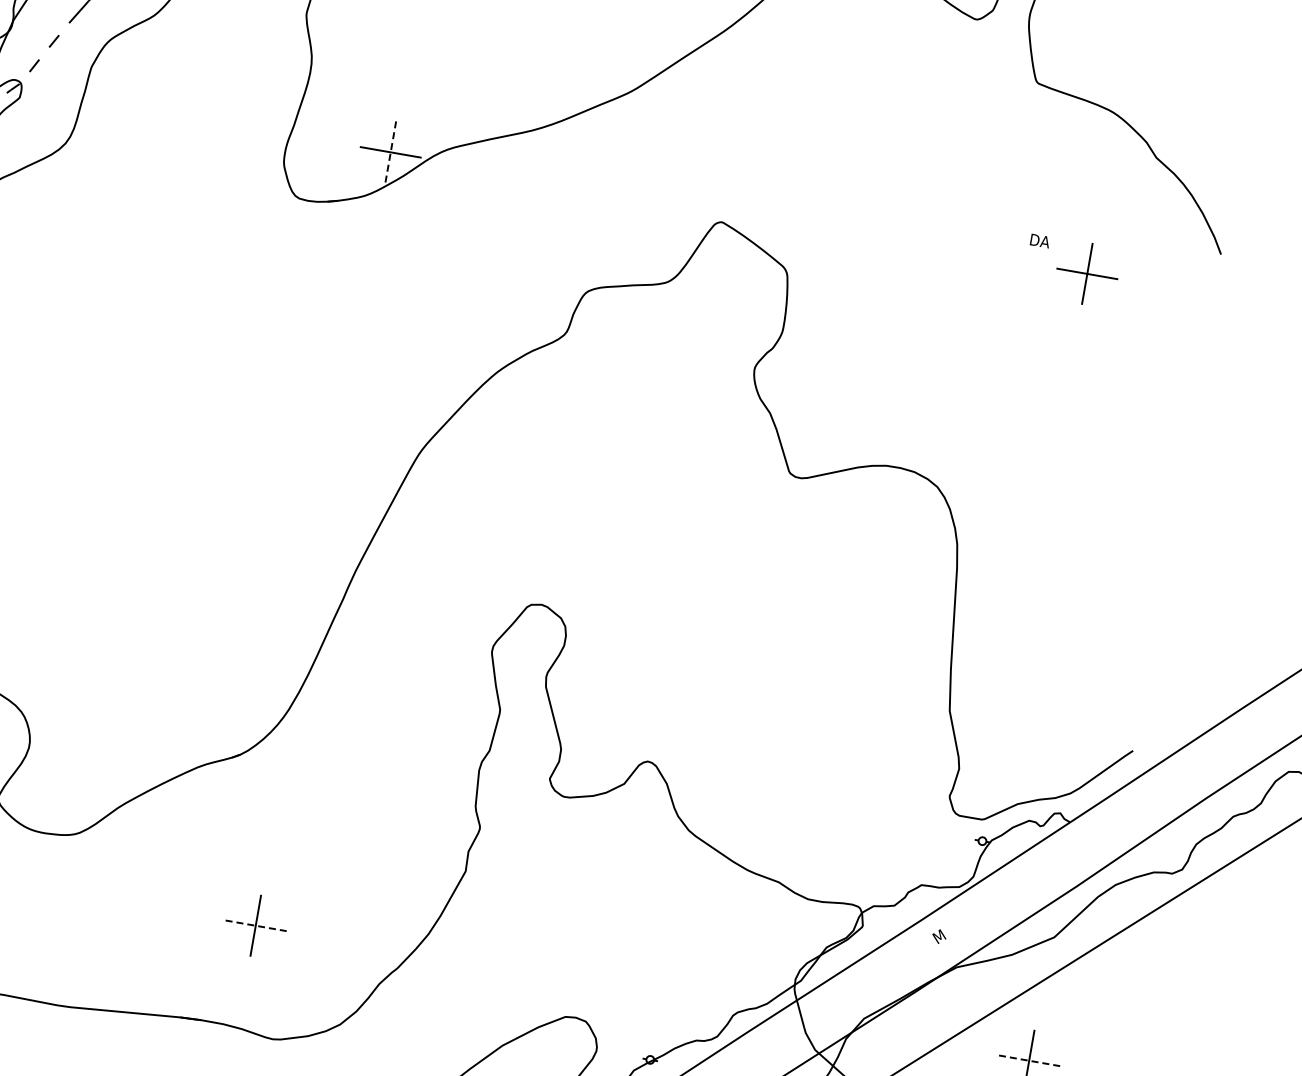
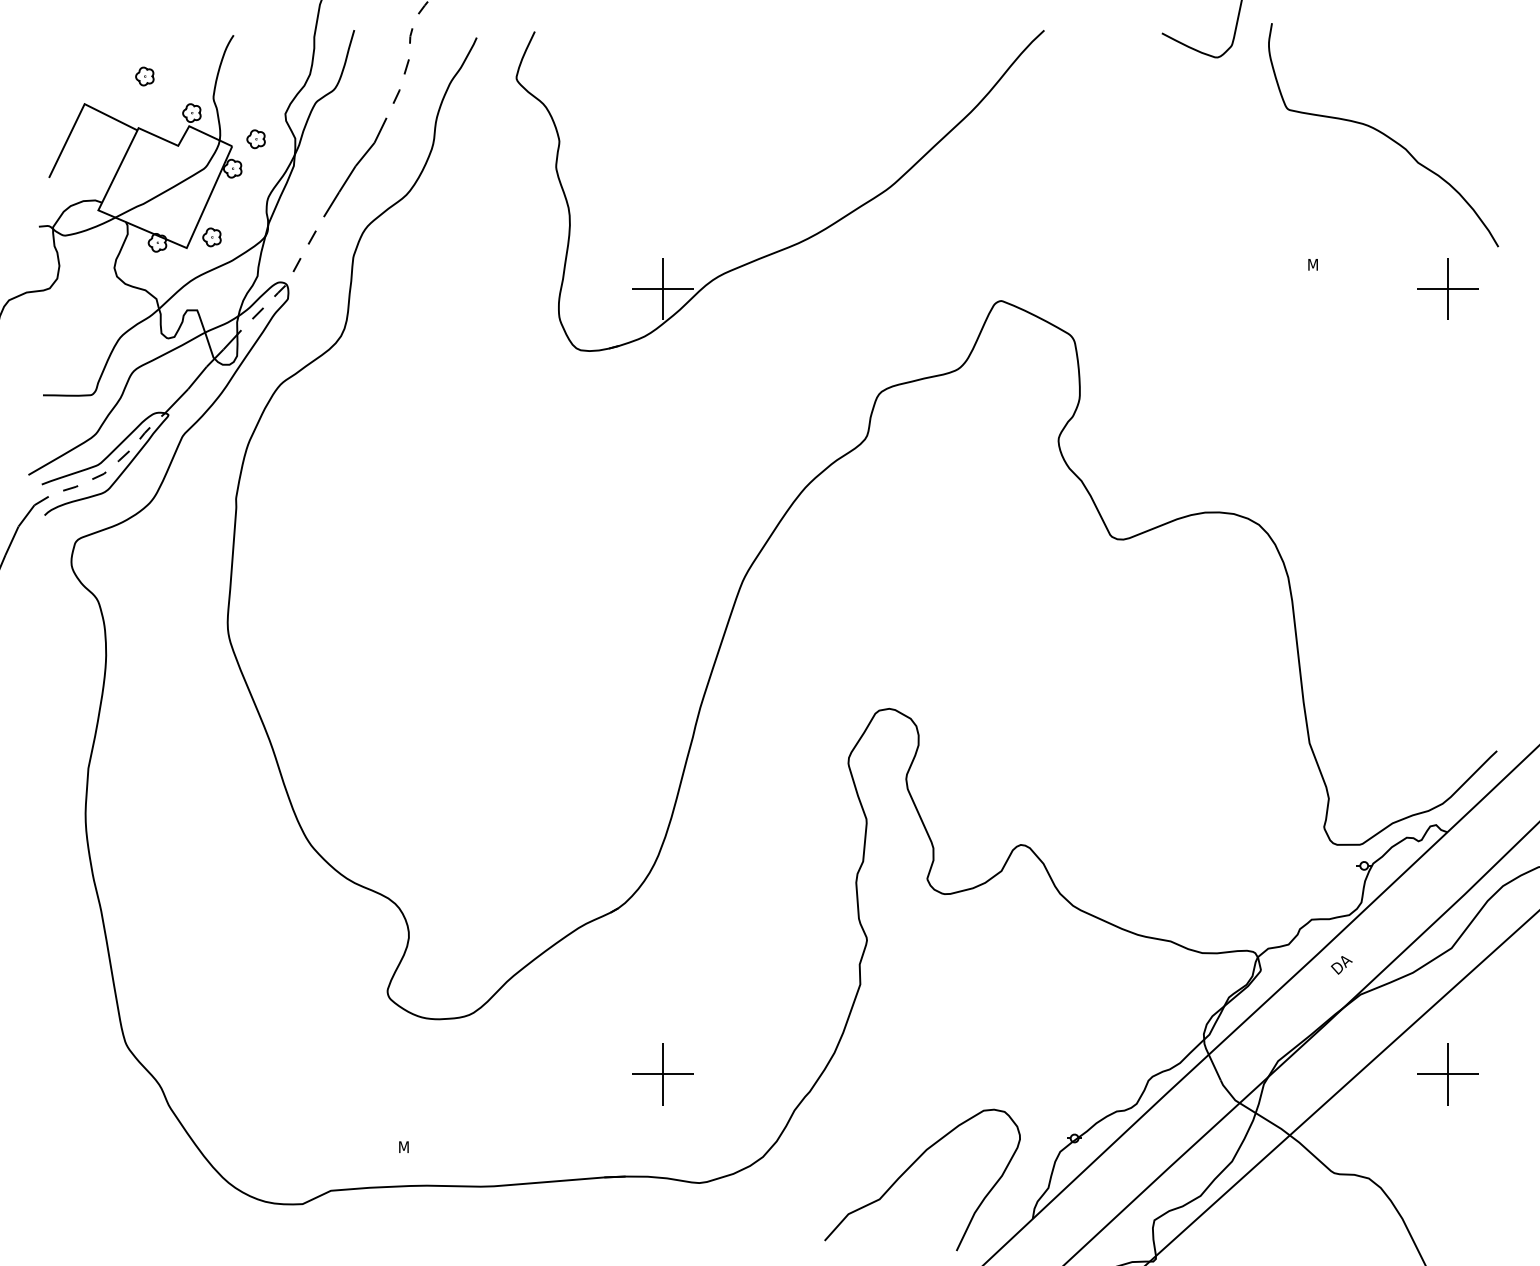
line: (390, 152) -> (662, 289), dashed -> solid
text: (1040, 240) -> (1318, 264), DA -> M
part: (1086, 273) -> (1447, 288), moved
line: (255, 926) -> (662, 1074), dashed -> solid
text: (944, 934) -> (1342, 964), M -> DA
line: (1028, 1060) -> (1447, 1074), dashed -> solid

